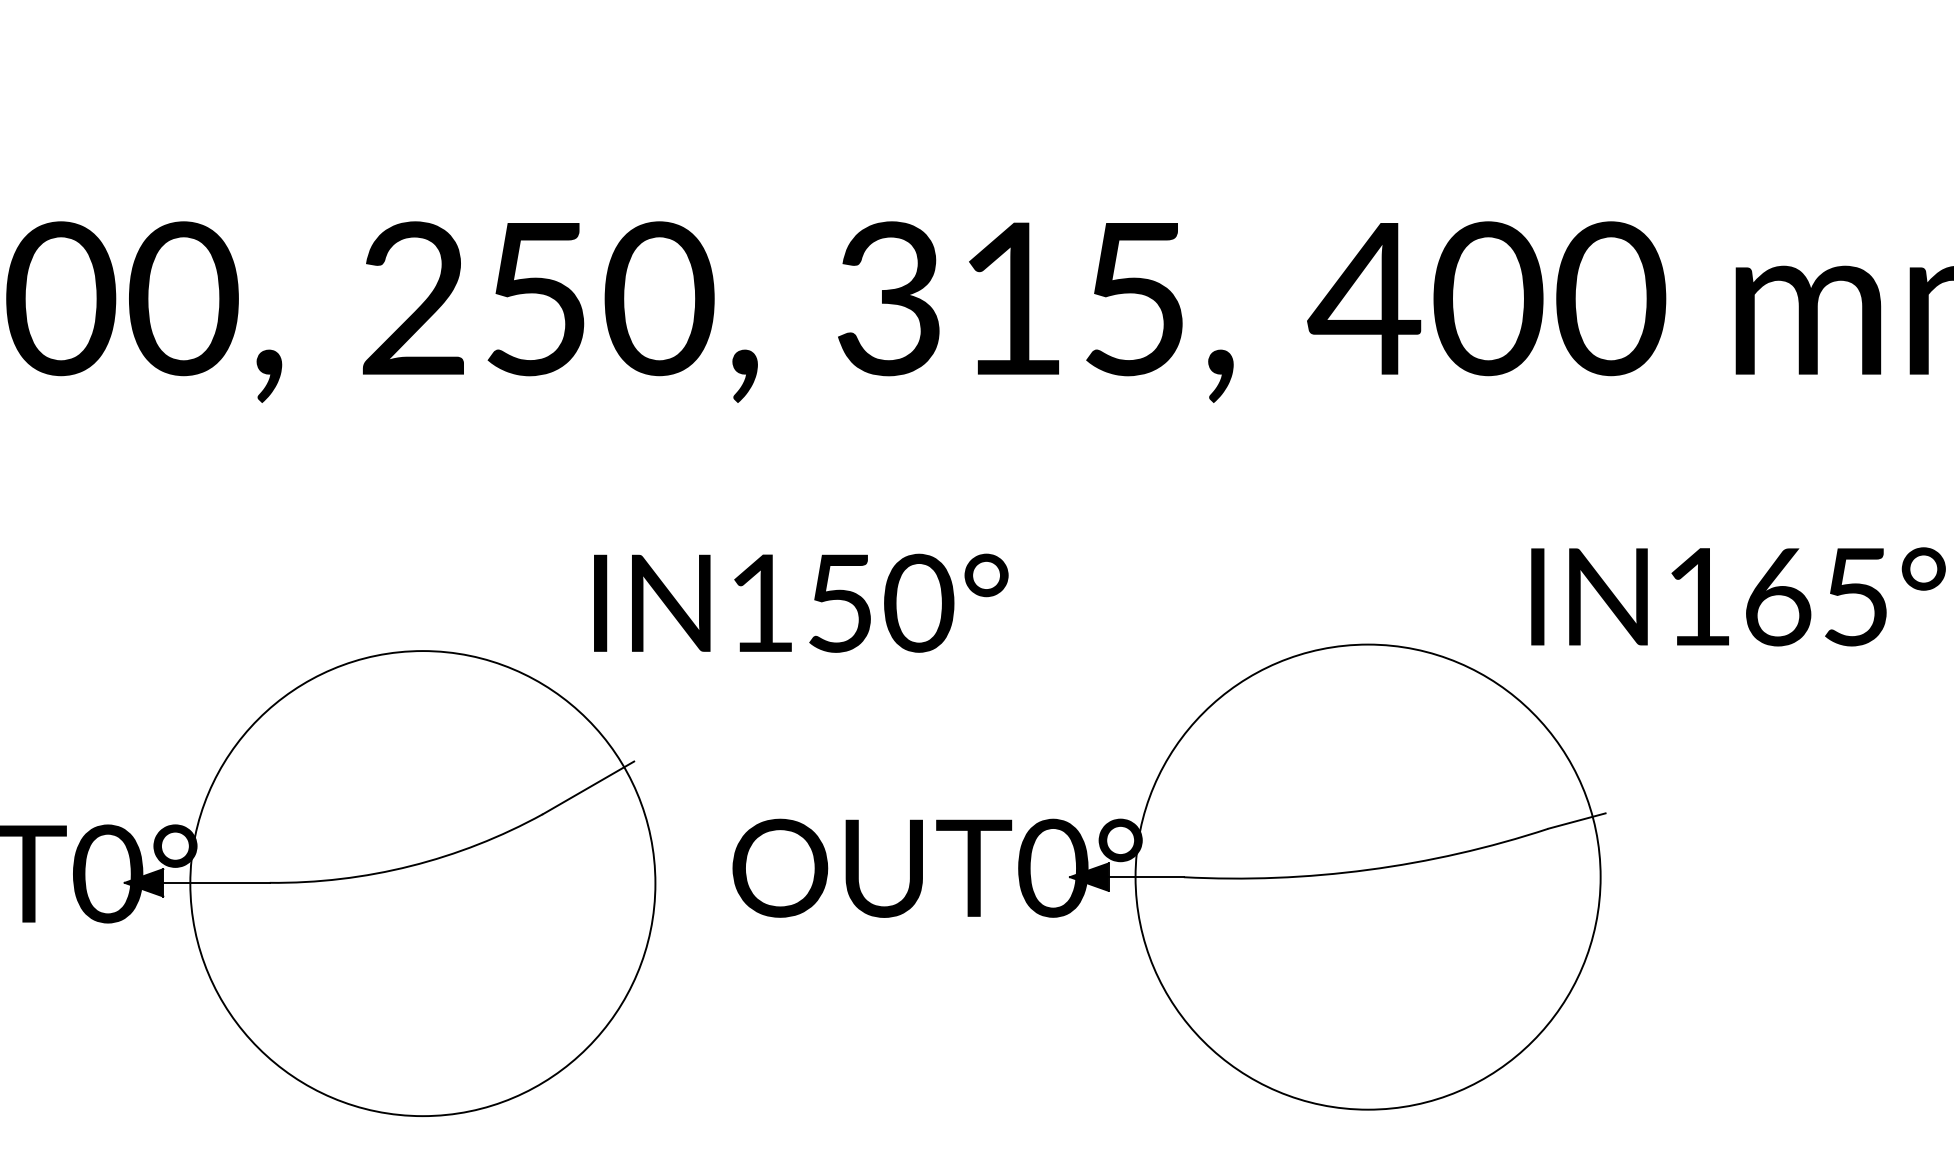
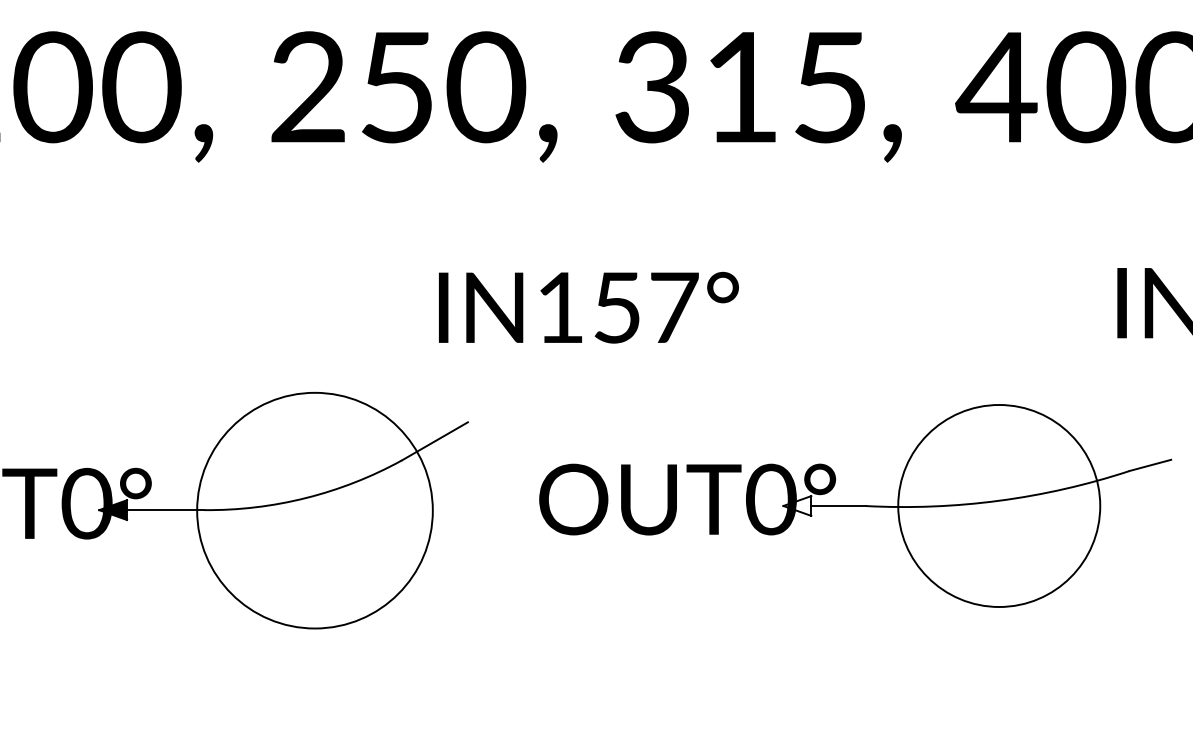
text: (919, 602) -> (674, 307), IN150° -> IN157°
fill: (1088, 876) -> (796, 505), removed
circle: (1367, 876) -> (998, 505), size x0.6
circle: (422, 883) -> (314, 510), size x0.7

